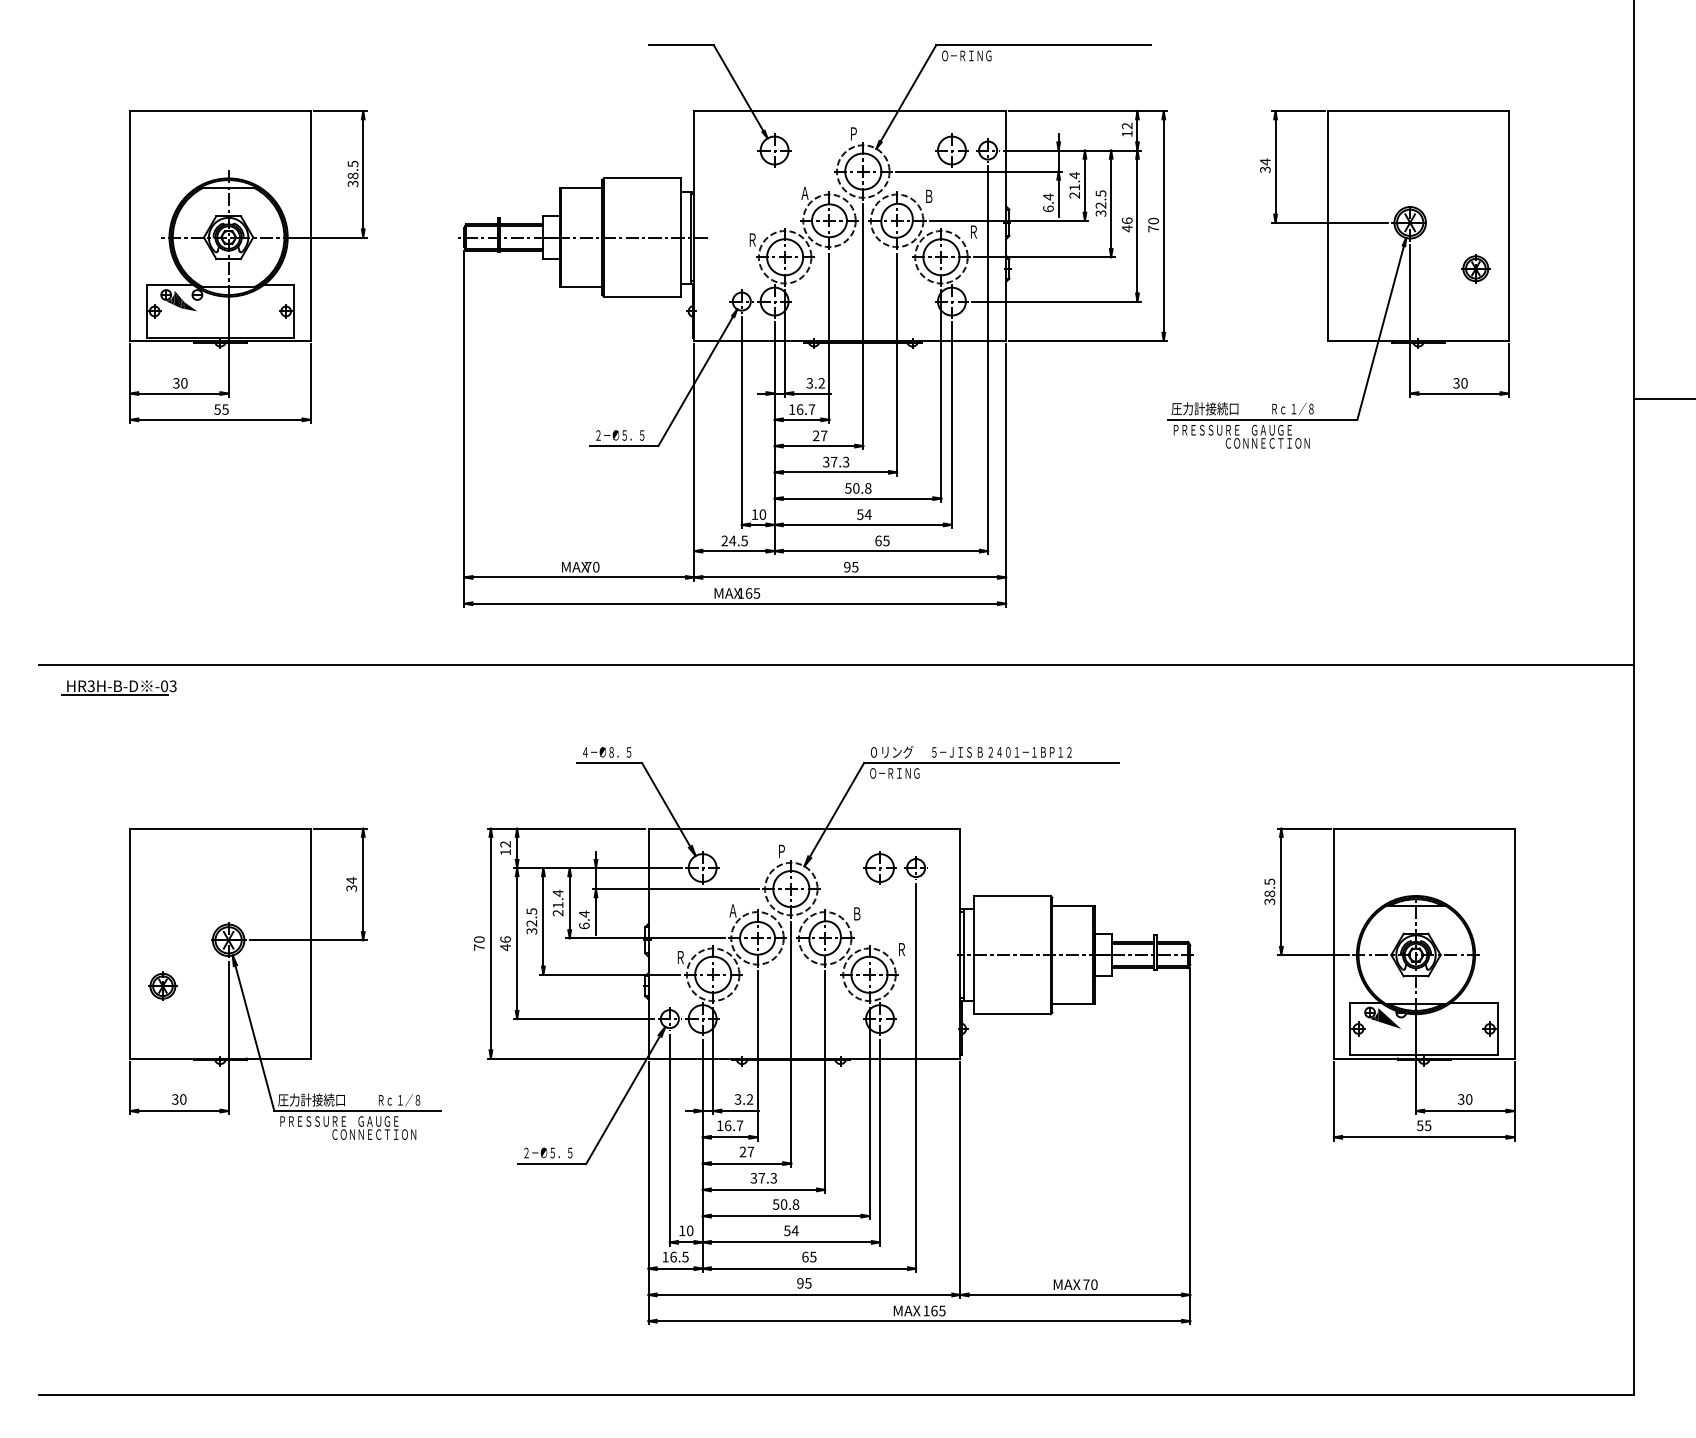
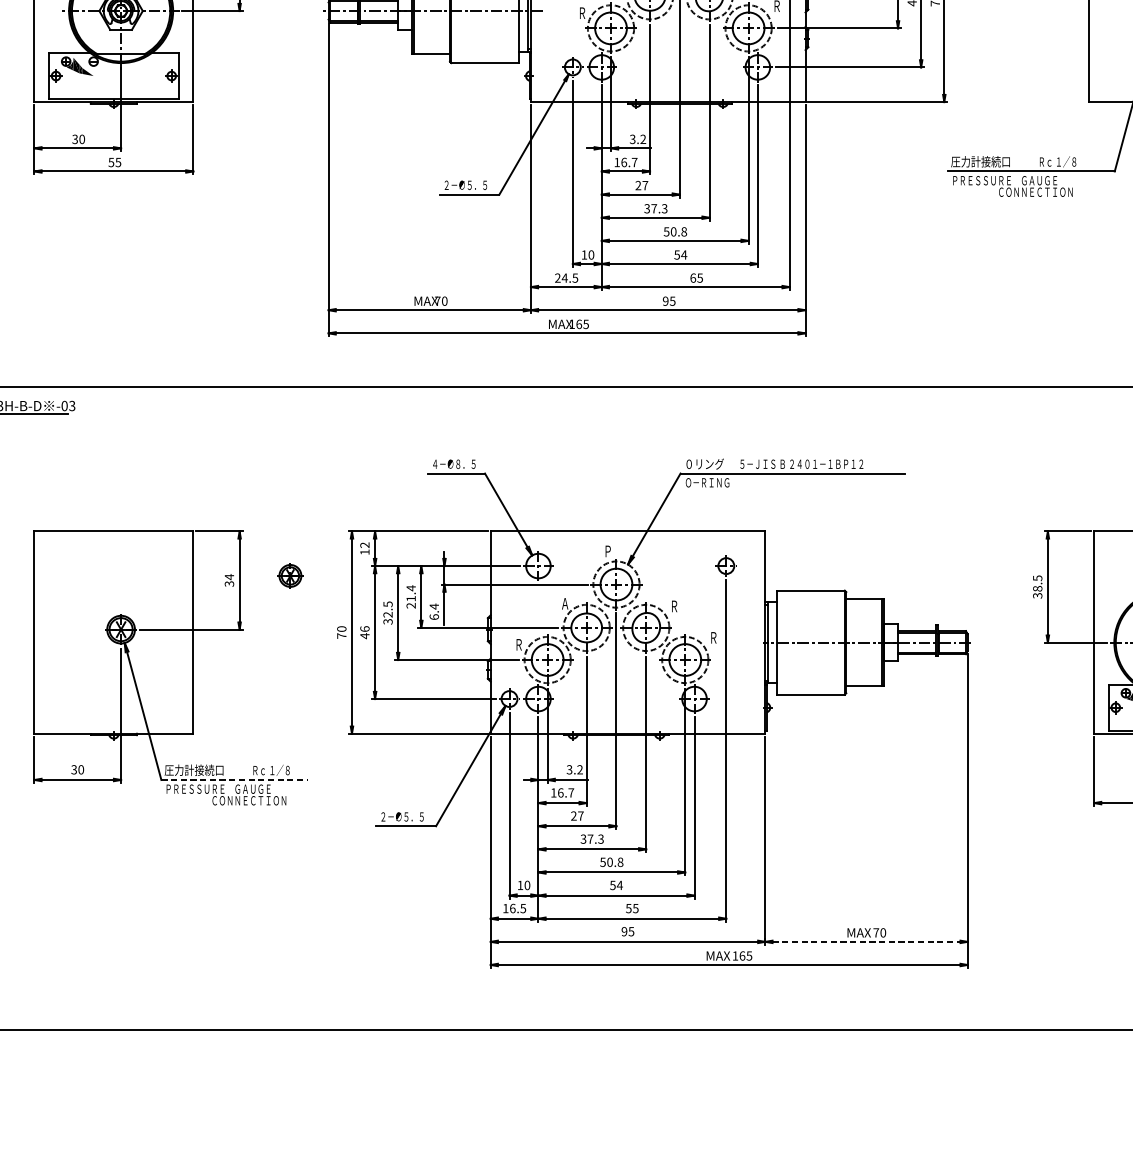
part: (879, 867) -> (694, 565), removed
text: (857, 913) -> (674, 606), Ｂ -> Ｒ
part: (162, 985) -> (290, 575), moved
line: (358, 1111) -> (235, 780), solid -> dashed
text: (805, 1256) -> (628, 908), 65 -> 55
line: (1075, 1294) -> (866, 941), solid -> dashed

